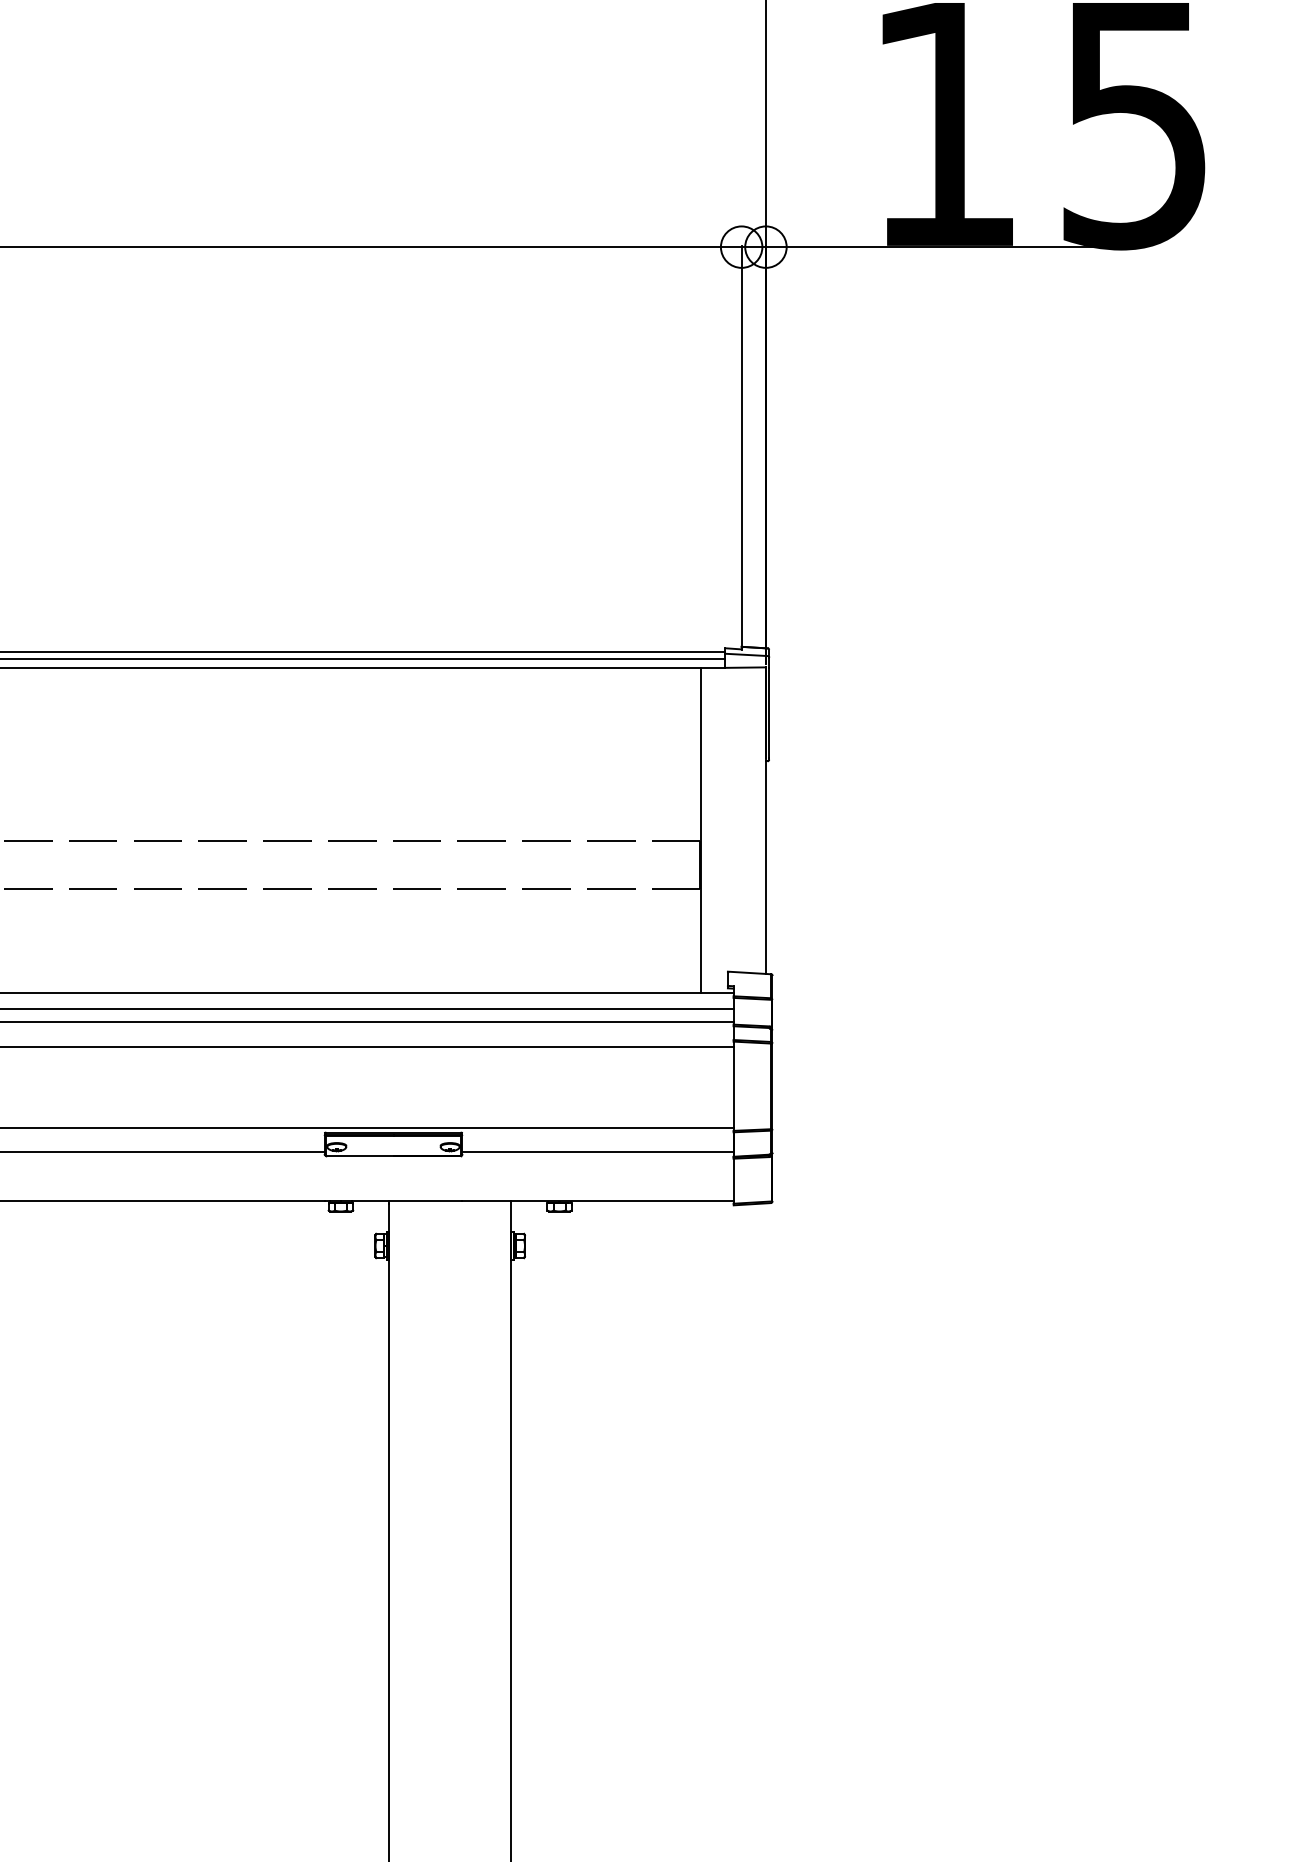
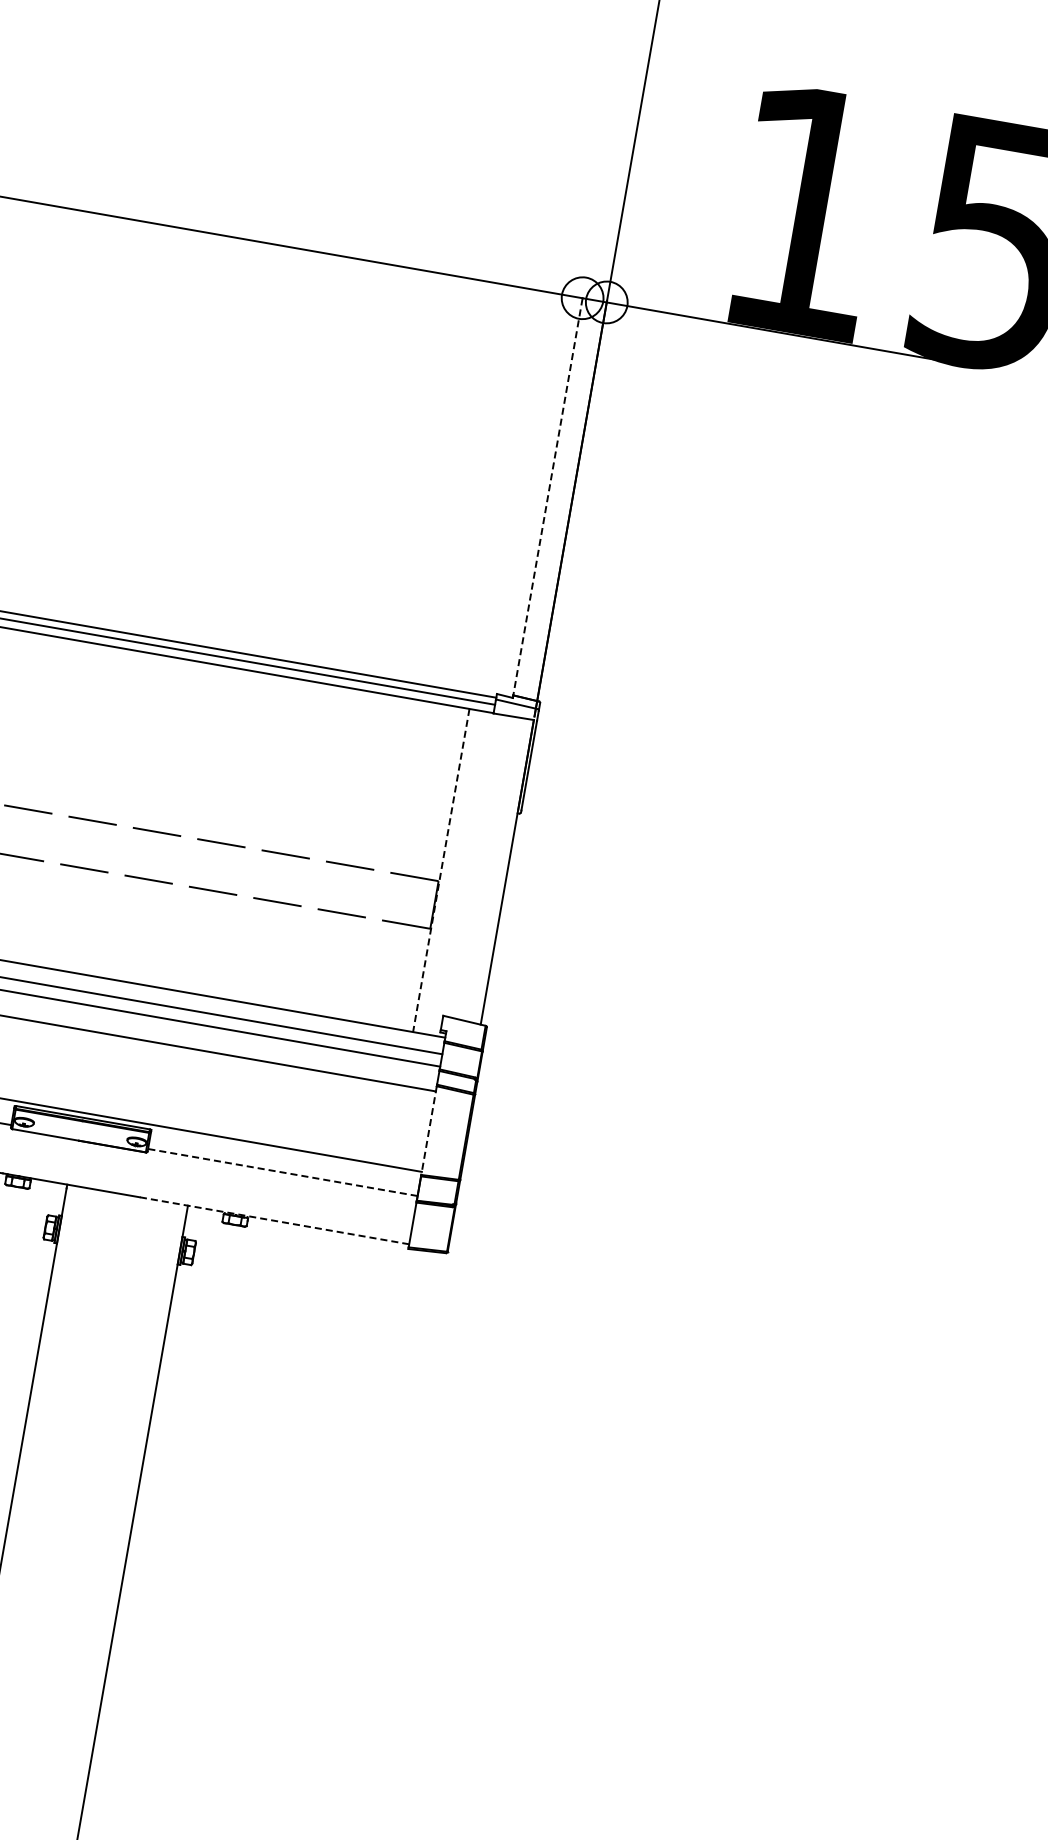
line: (741, 447) -> (547, 497), solid -> dashed
line: (701, 830) -> (441, 870), solid -> dashed
line: (733, 1086) -> (428, 1130), solid -> dashed
line: (597, 1152) -> (282, 1172), solid -> dashed
line: (597, 1200) -> (274, 1220), solid -> dashed

